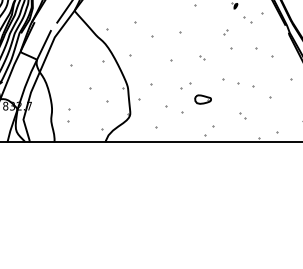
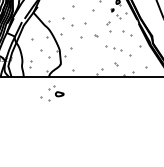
part: (188, 97) -> (52, 93), moved

